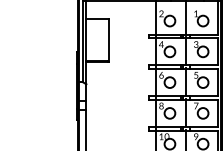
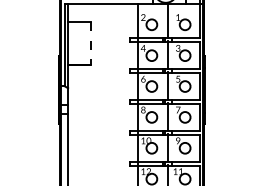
line: (108, 39) -> (90, 43), solid -> dashed

